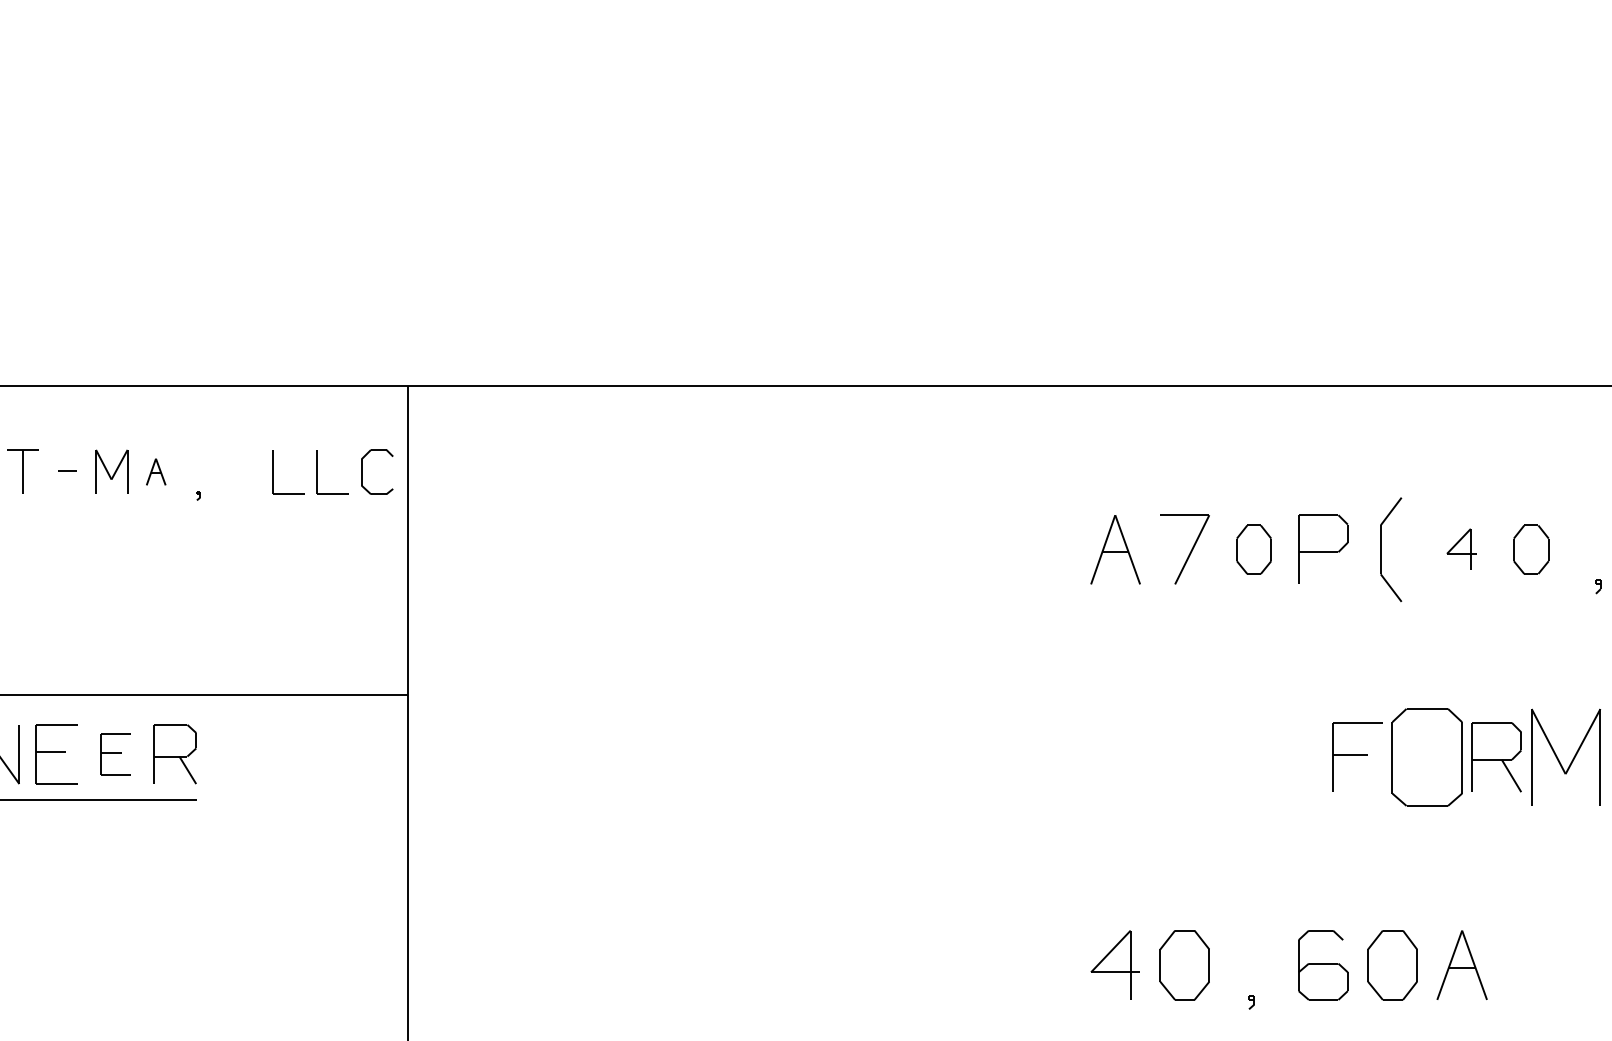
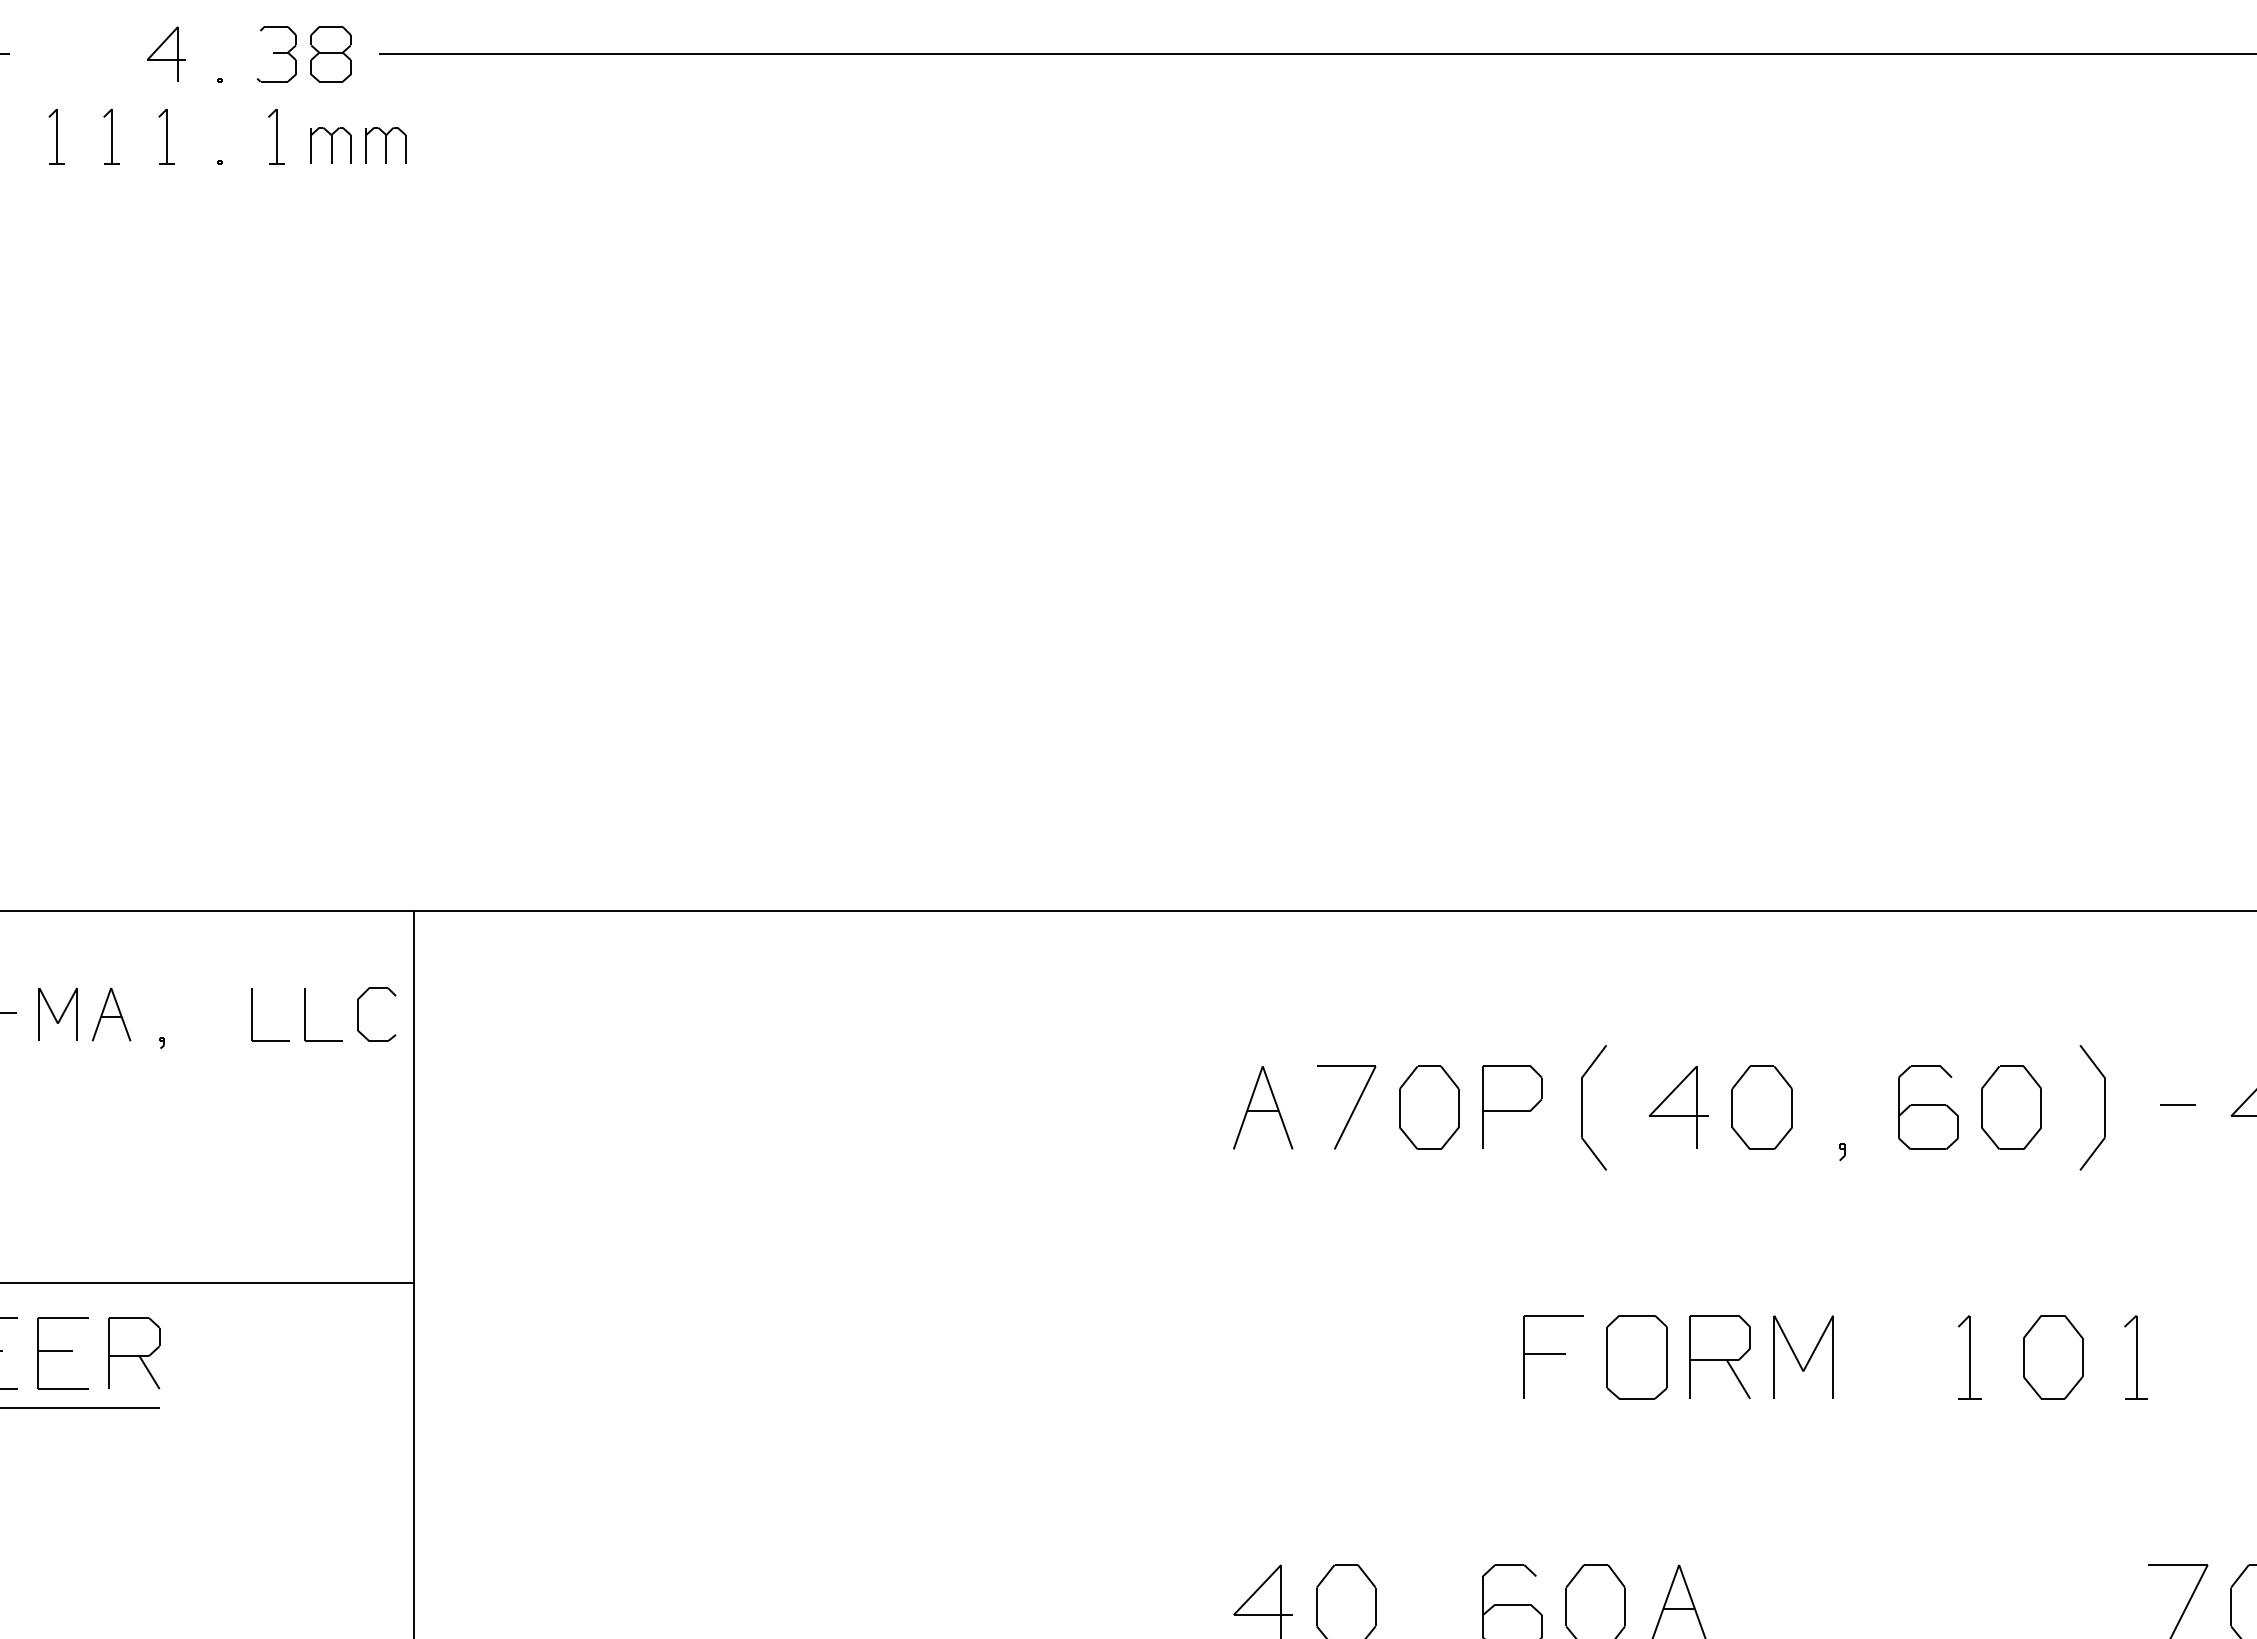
part: (156, 472) -> (111, 1014), size x1.67
part: (1254, 549) -> (1429, 1107), size x1.43
part: (1461, 549) -> (1678, 1107), size x1.67
part: (1530, 549) -> (1761, 1107), size x1.43
part: (115, 754) -> (62, 1353), size x1.43
part: (1565, 756) -> (1803, 1356), size x0.71
part: (1426, 757) -> (1636, 1357), size x0.71

